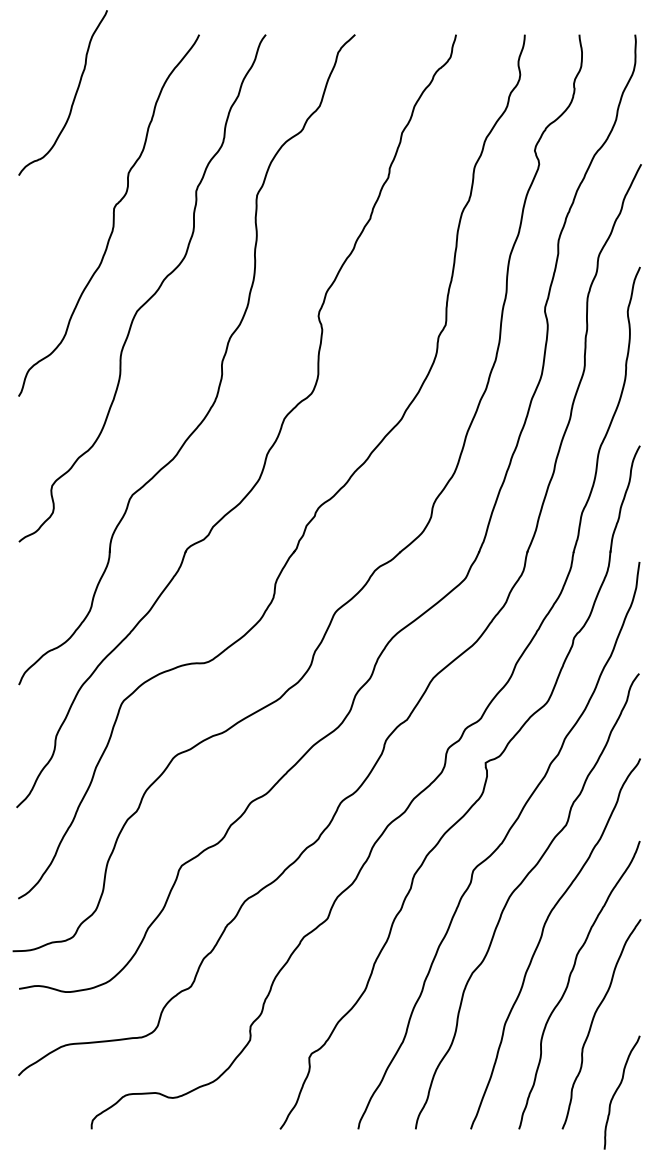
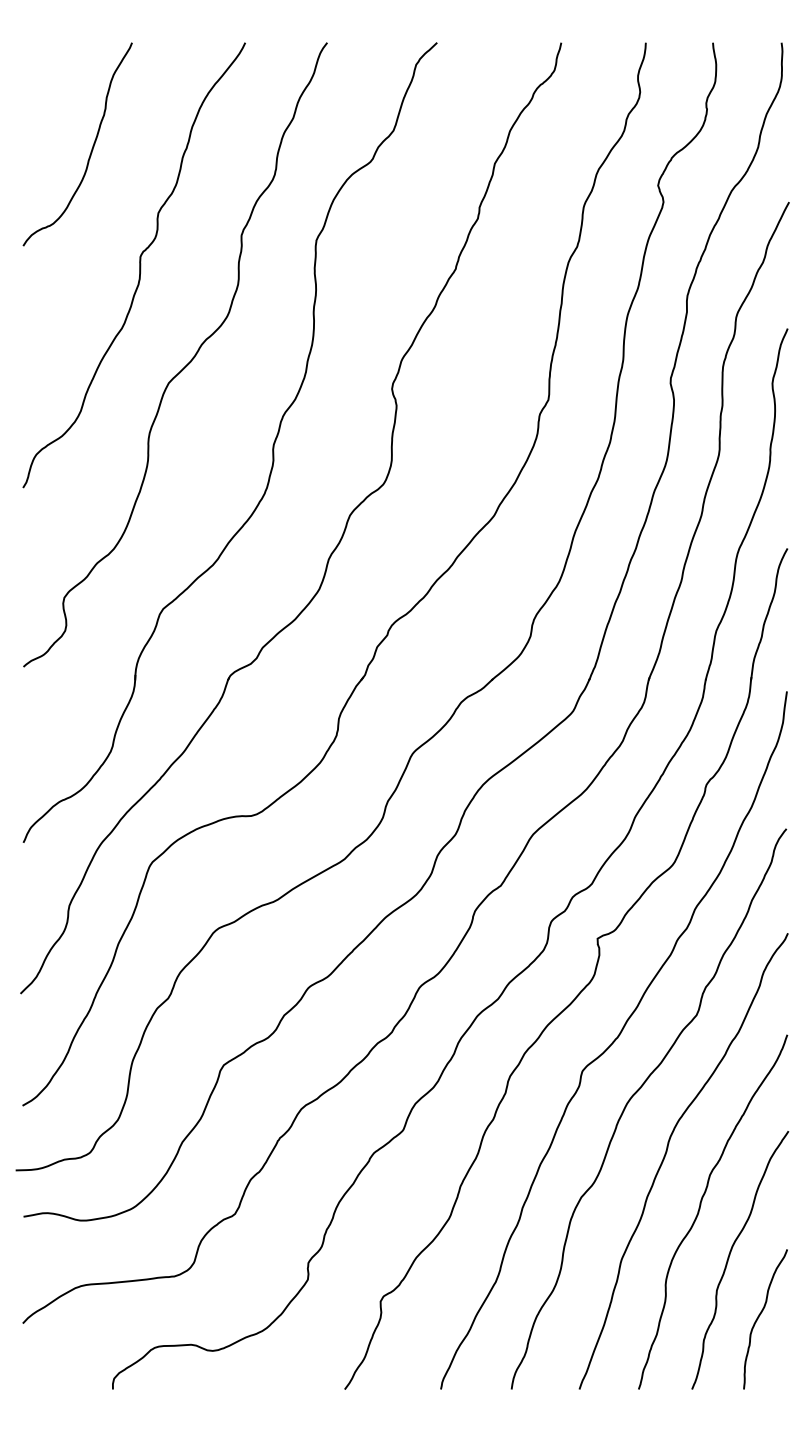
curve: (74, 96) -> (91, 148), moved
curve: (617, 1091) -> (759, 1317), moved

